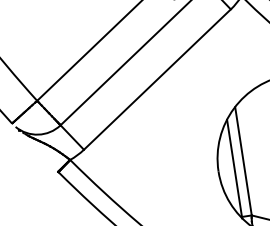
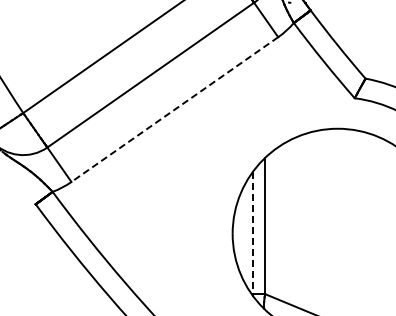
line: (157, 79) -> (174, 109), solid -> dashed
line: (234, 168) -> (252, 233), solid -> dashed

